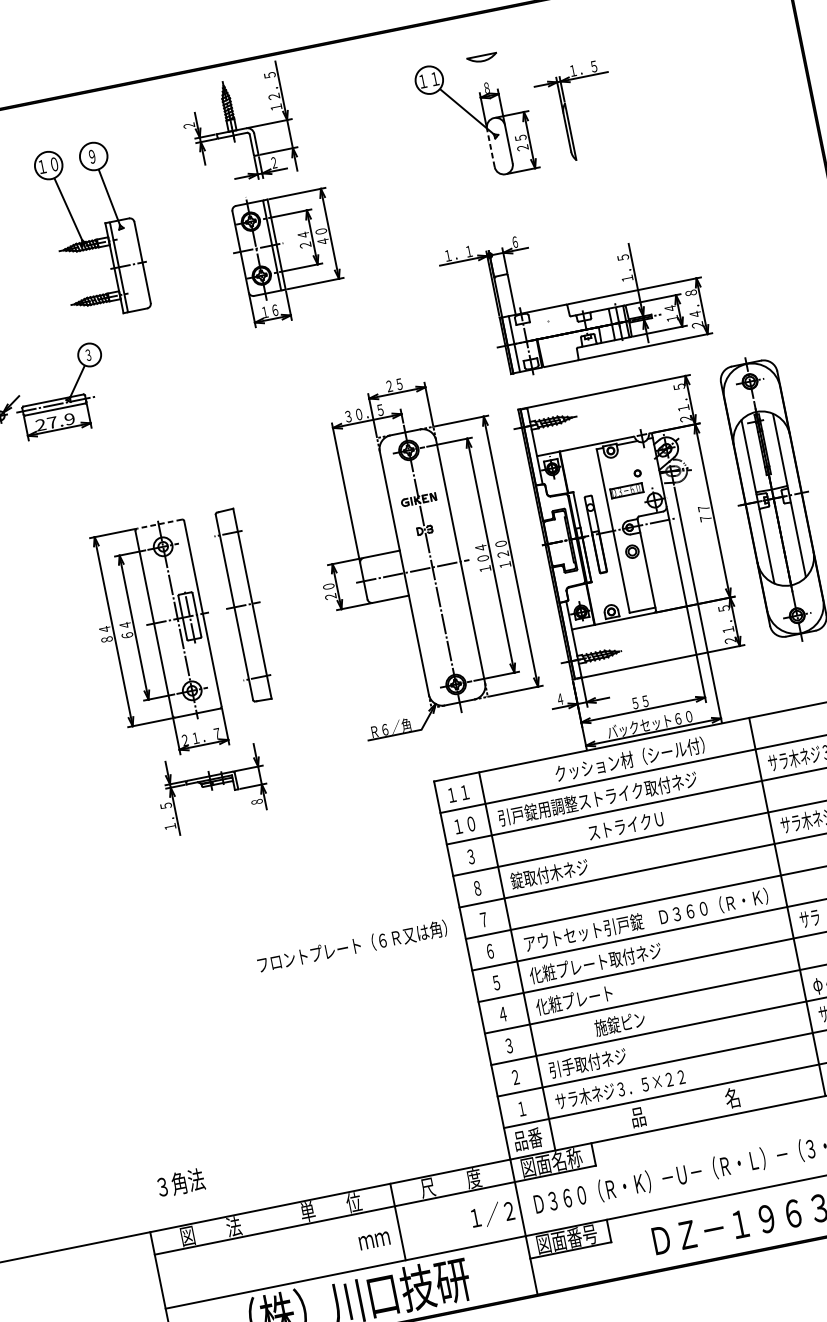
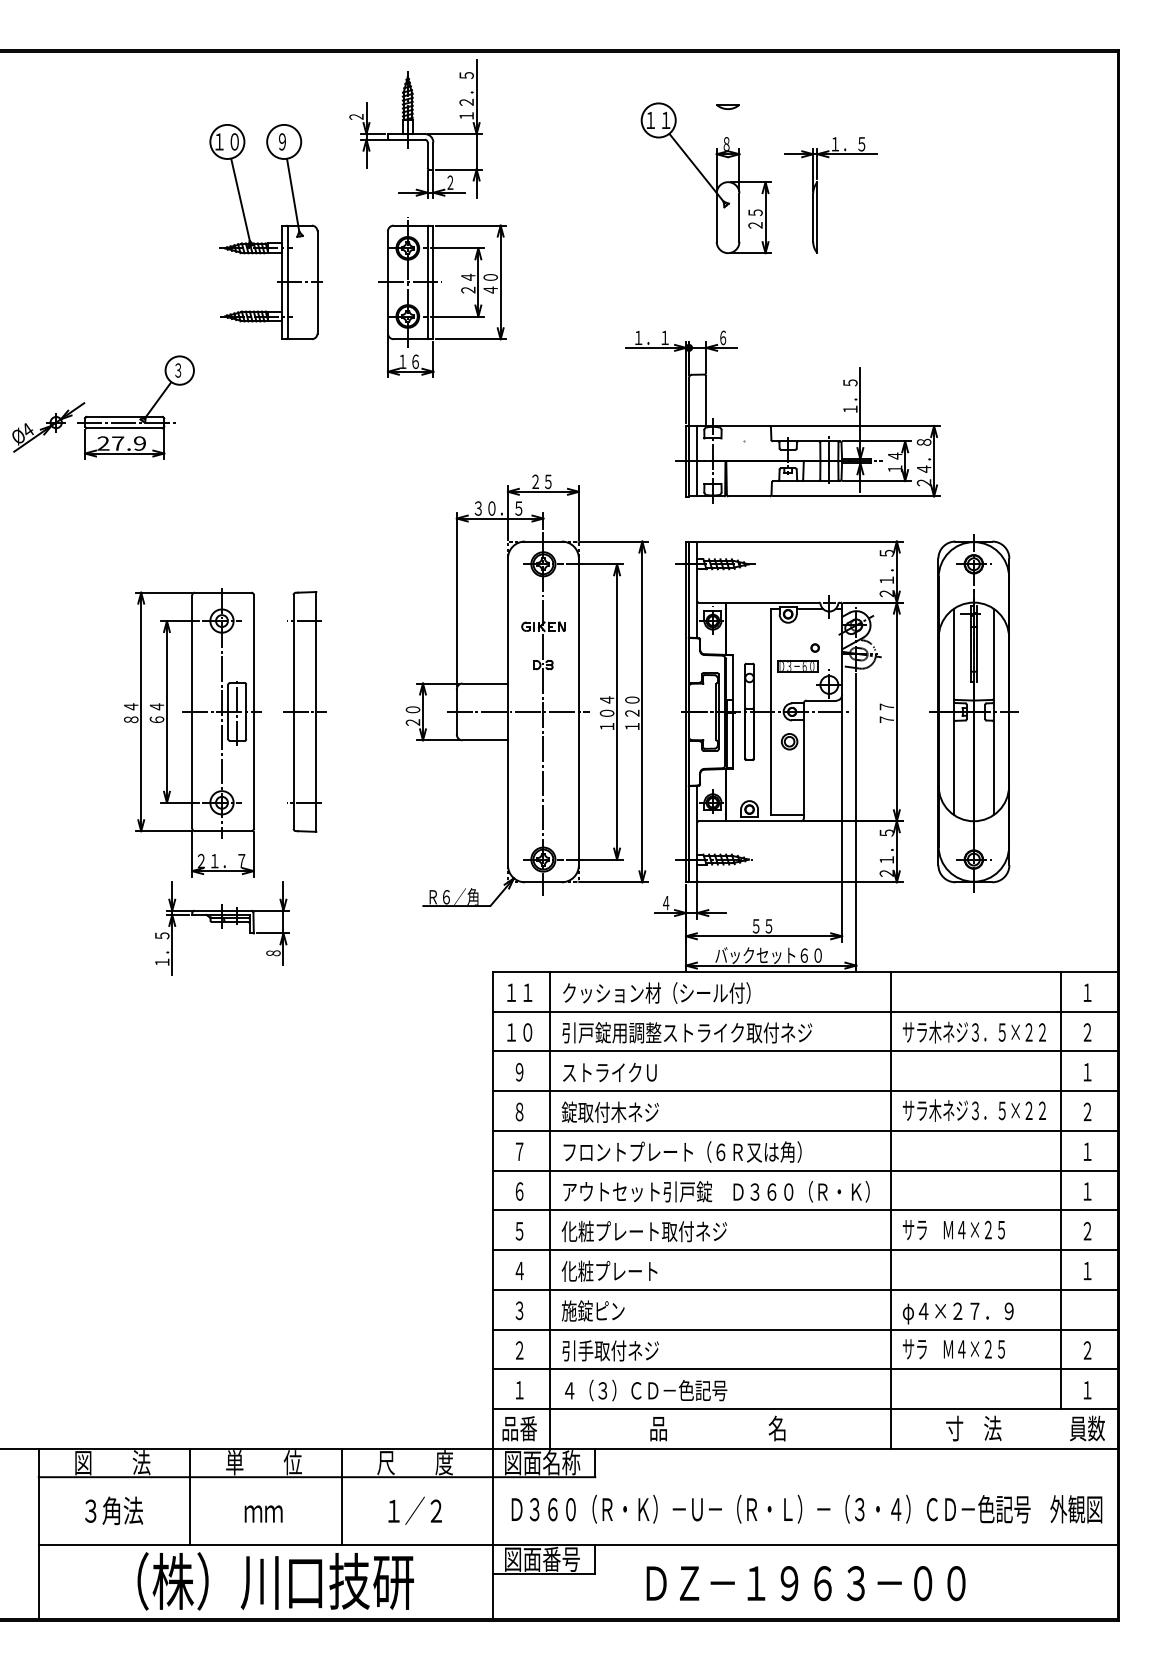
part: (481, 58) -> (727, 106), size x0.62
line: (490, 147) -> (716, 217), dashed -> solid
part: (94, 239) -> (265, 242), moved
line: (159, 524) -> (222, 592), dashed -> solid
text: (629, 759) -> (656, 992), moved
text: (625, 825) -> (609, 1072), moved
text: (471, 857) -> (519, 1072), ３ -> ９
text: (352, 946) -> (682, 1151), moved
text: (620, 1023) -> (593, 1310), moved
text: (621, 1089) -> (644, 1390), サラ木ネジ３．５×２２ -> ４（３）ＣＤ－色記号
text: (181, 1182) -> (114, 1510), moved
text: (492, 1214) -> (414, 1510), moved
text: (374, 1240) -> (263, 1513), moved
line: (278, 1245) -> (190, 1496), added

